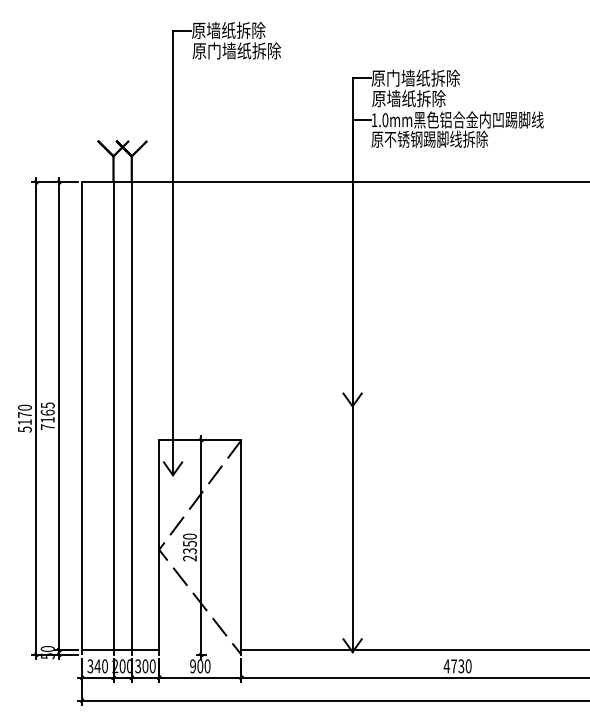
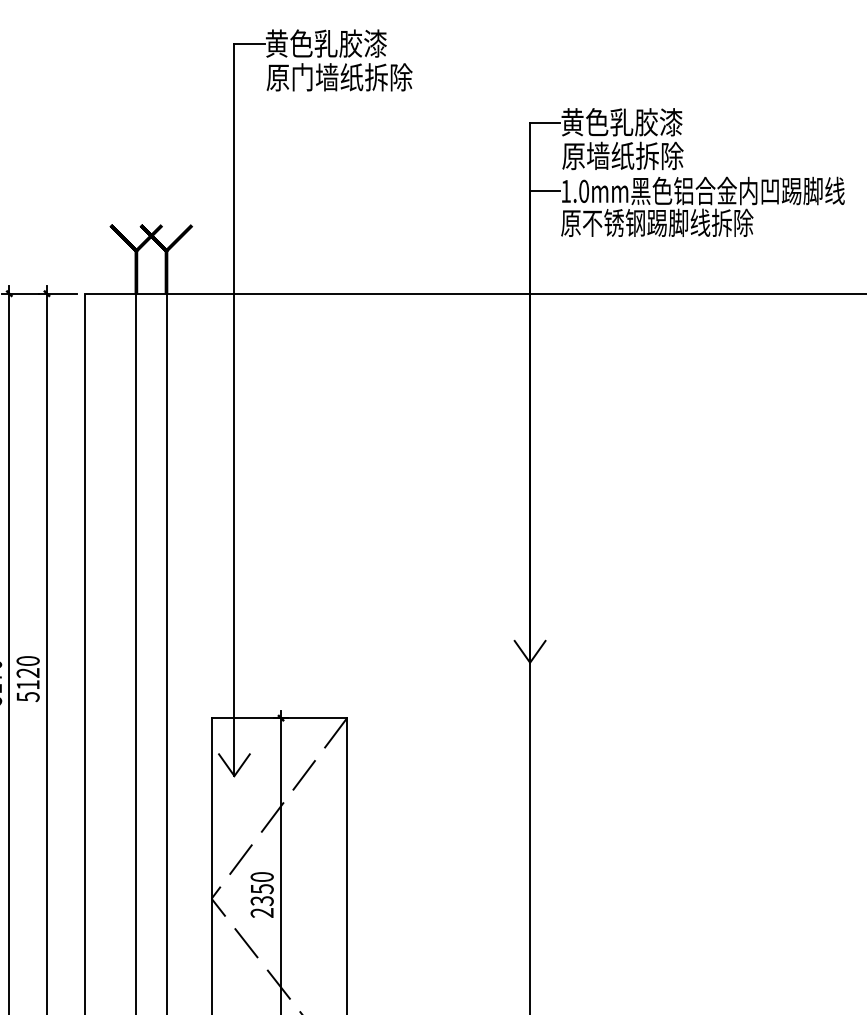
text: (228, 29) -> (325, 42), 原墙纸拆除 -> 黄色乳胶漆
text: (415, 77) -> (633, 121), 原门墙纸拆除 -> 黄色乳胶漆
text: (47, 416) -> (27, 679), 7165 -> 5120

